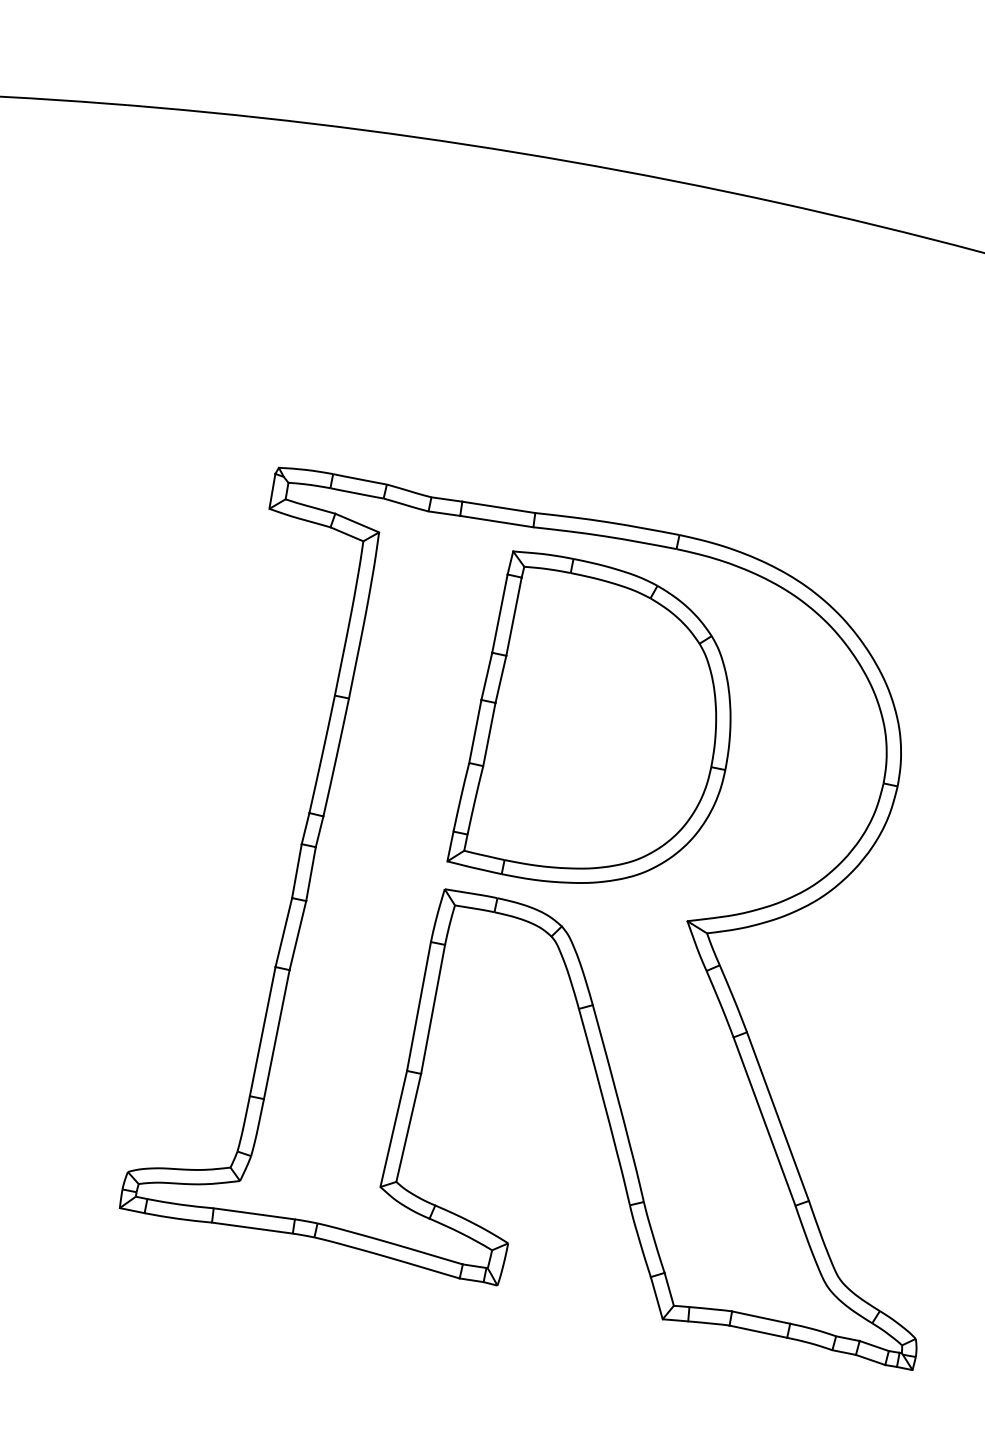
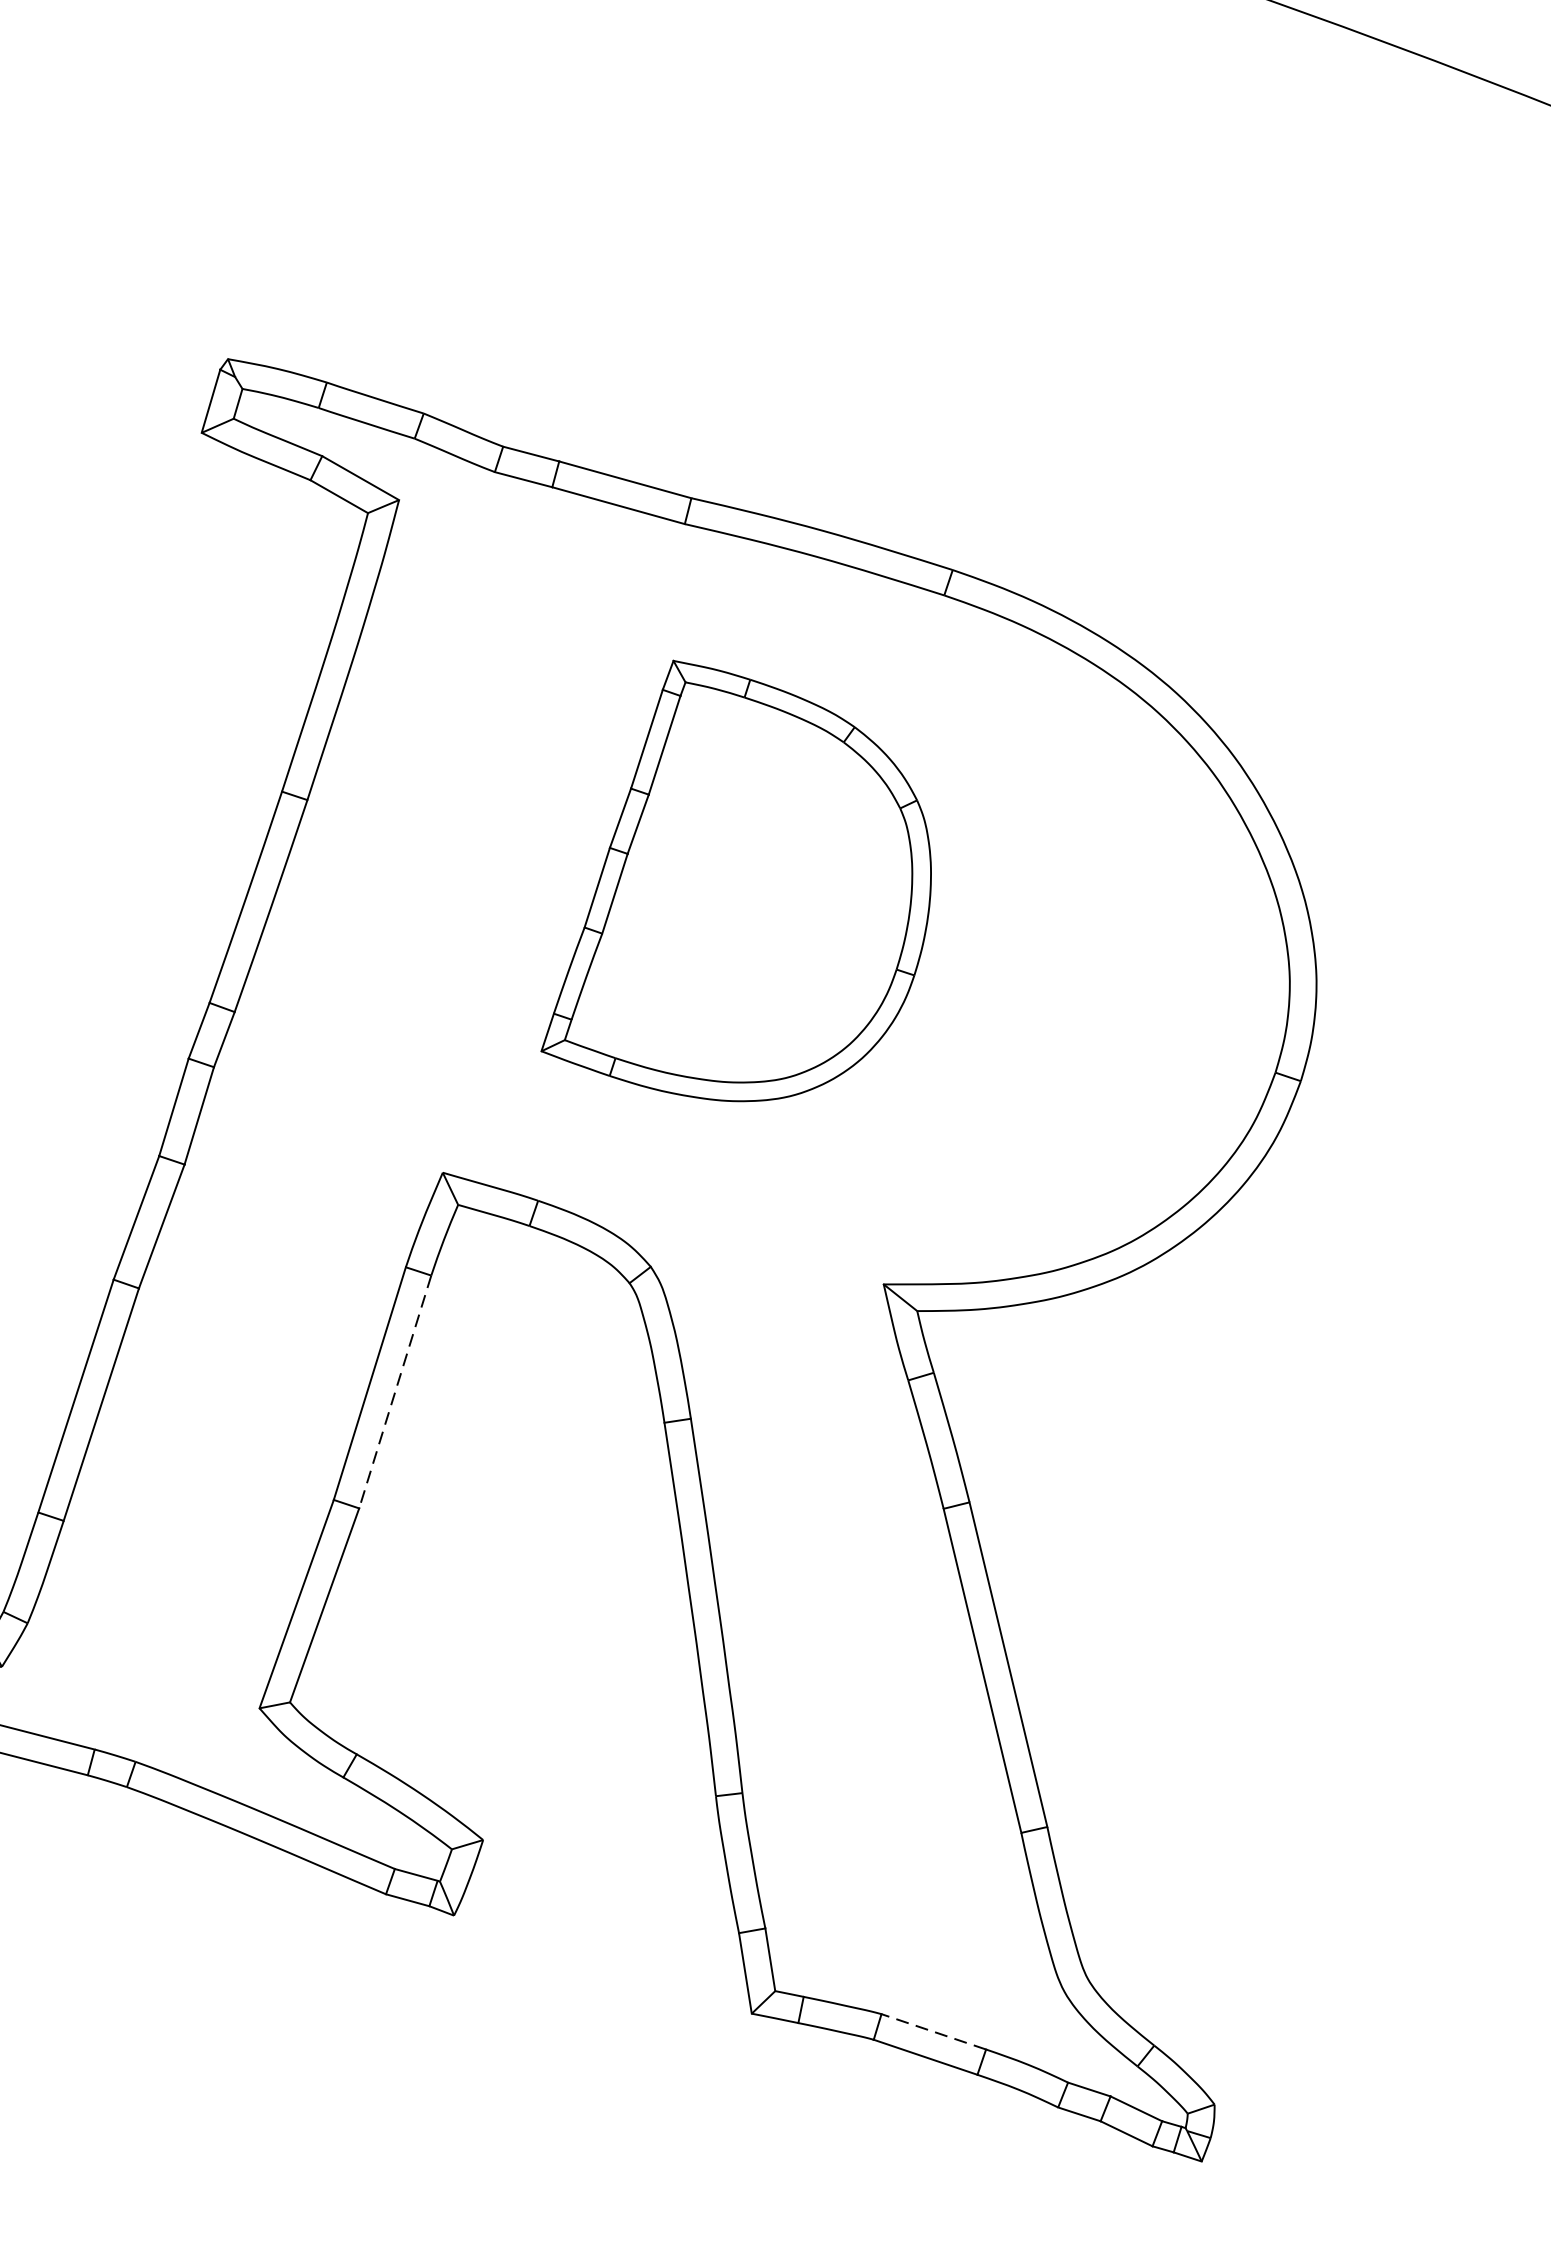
part: (588, 716) -> (745, 885), size x0.7
line: (433, 1009) -> (395, 1392), solid -> dashed
line: (761, 1317) -> (934, 2031), solid -> dashed

